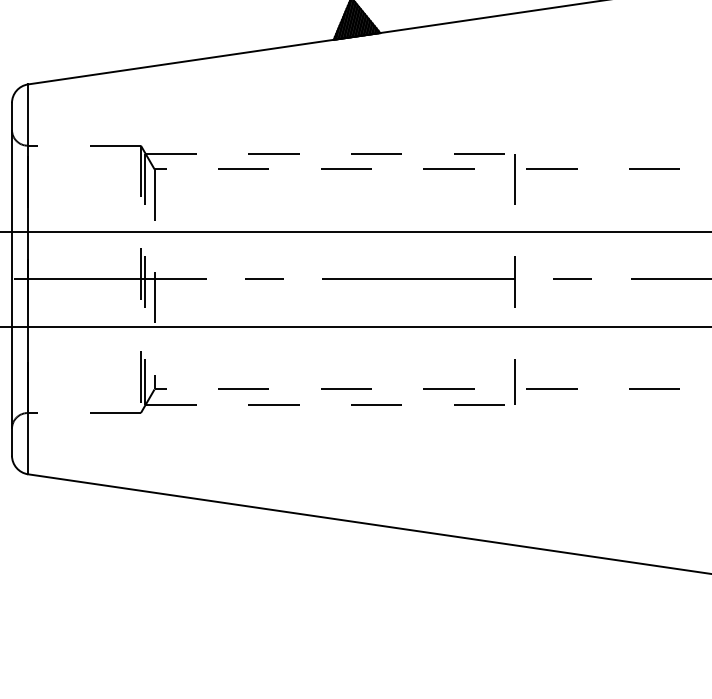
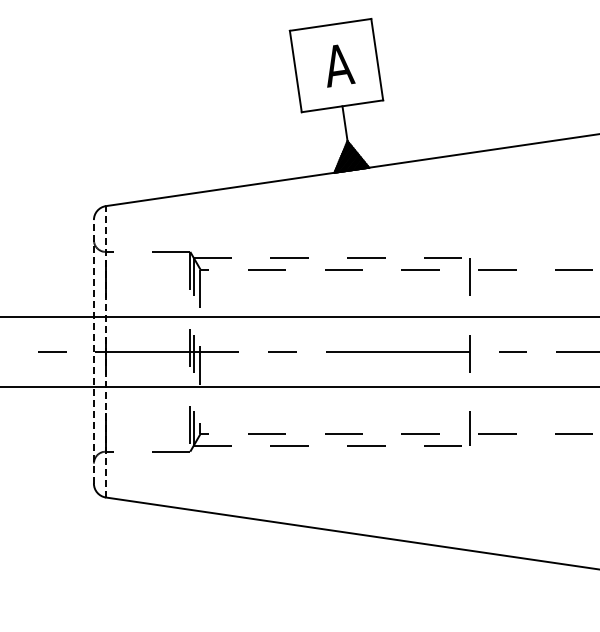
line: (11, 278) -> (93, 351), solid -> dashed
line: (27, 278) -> (105, 351), solid -> dashed

